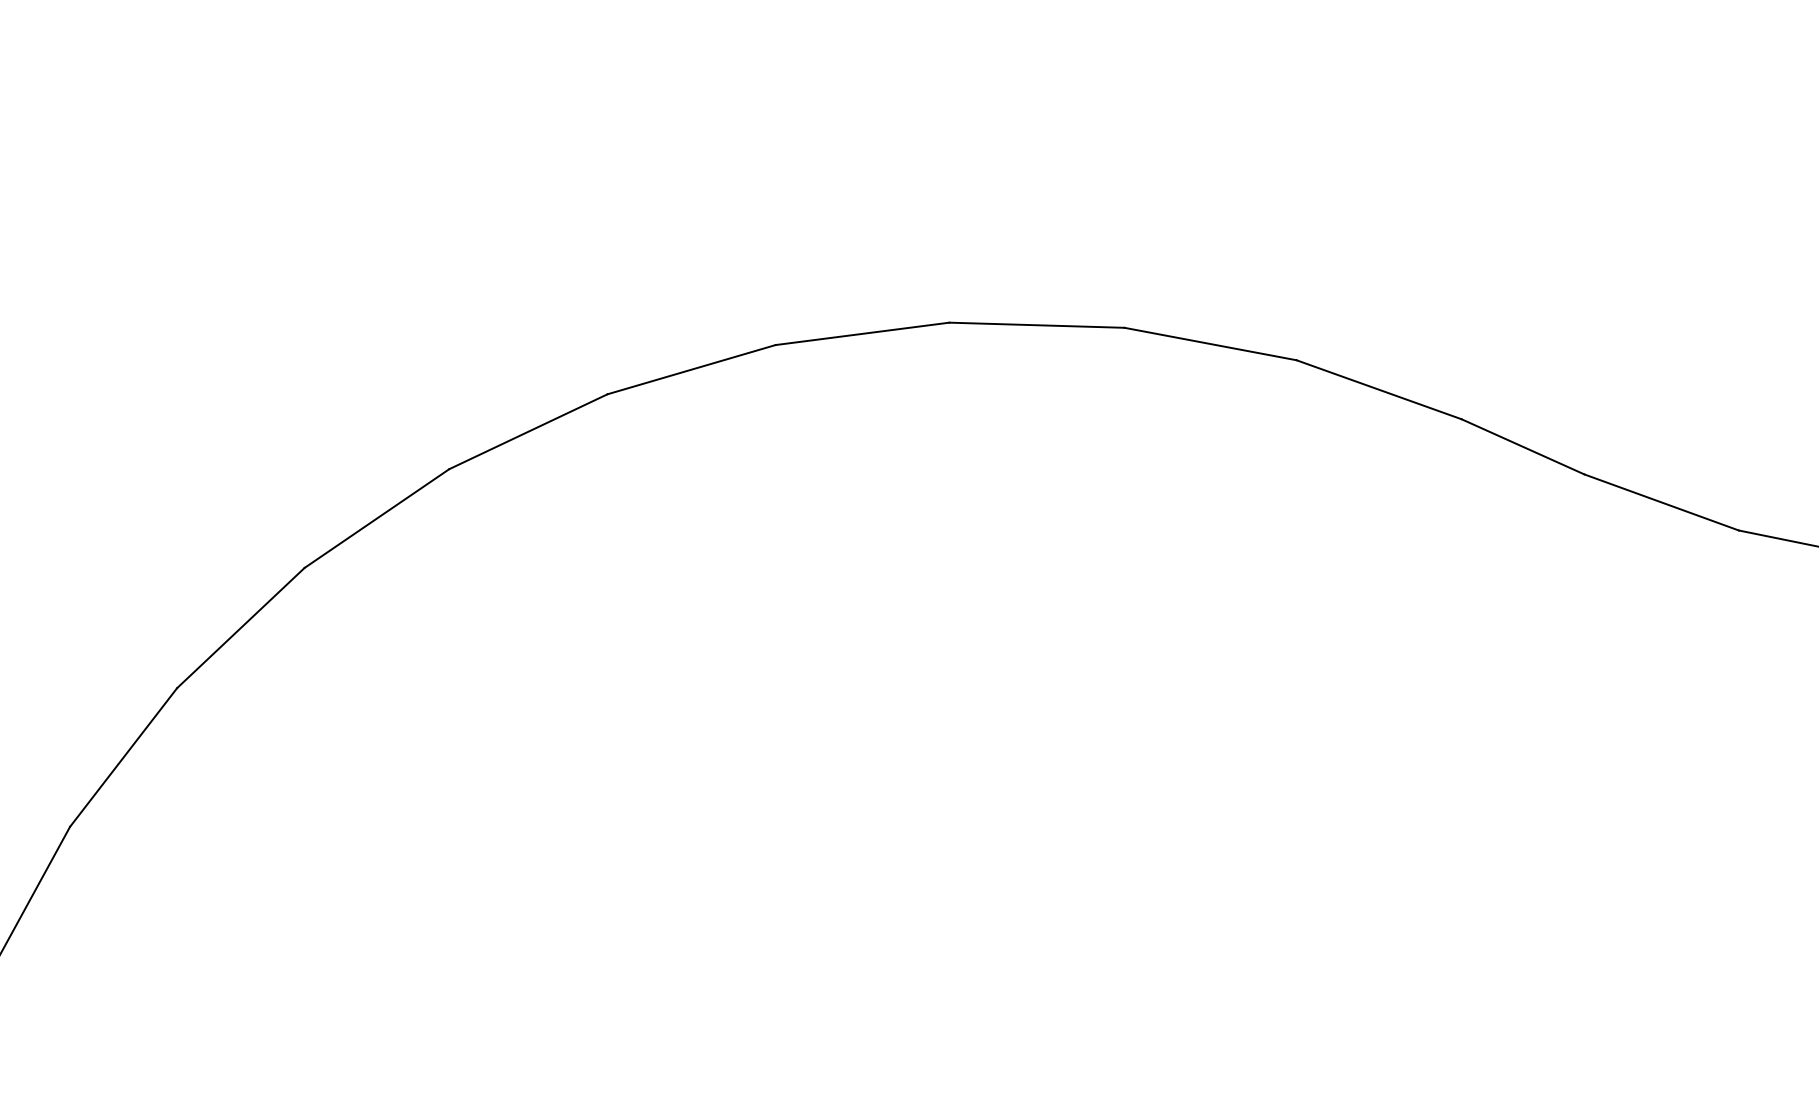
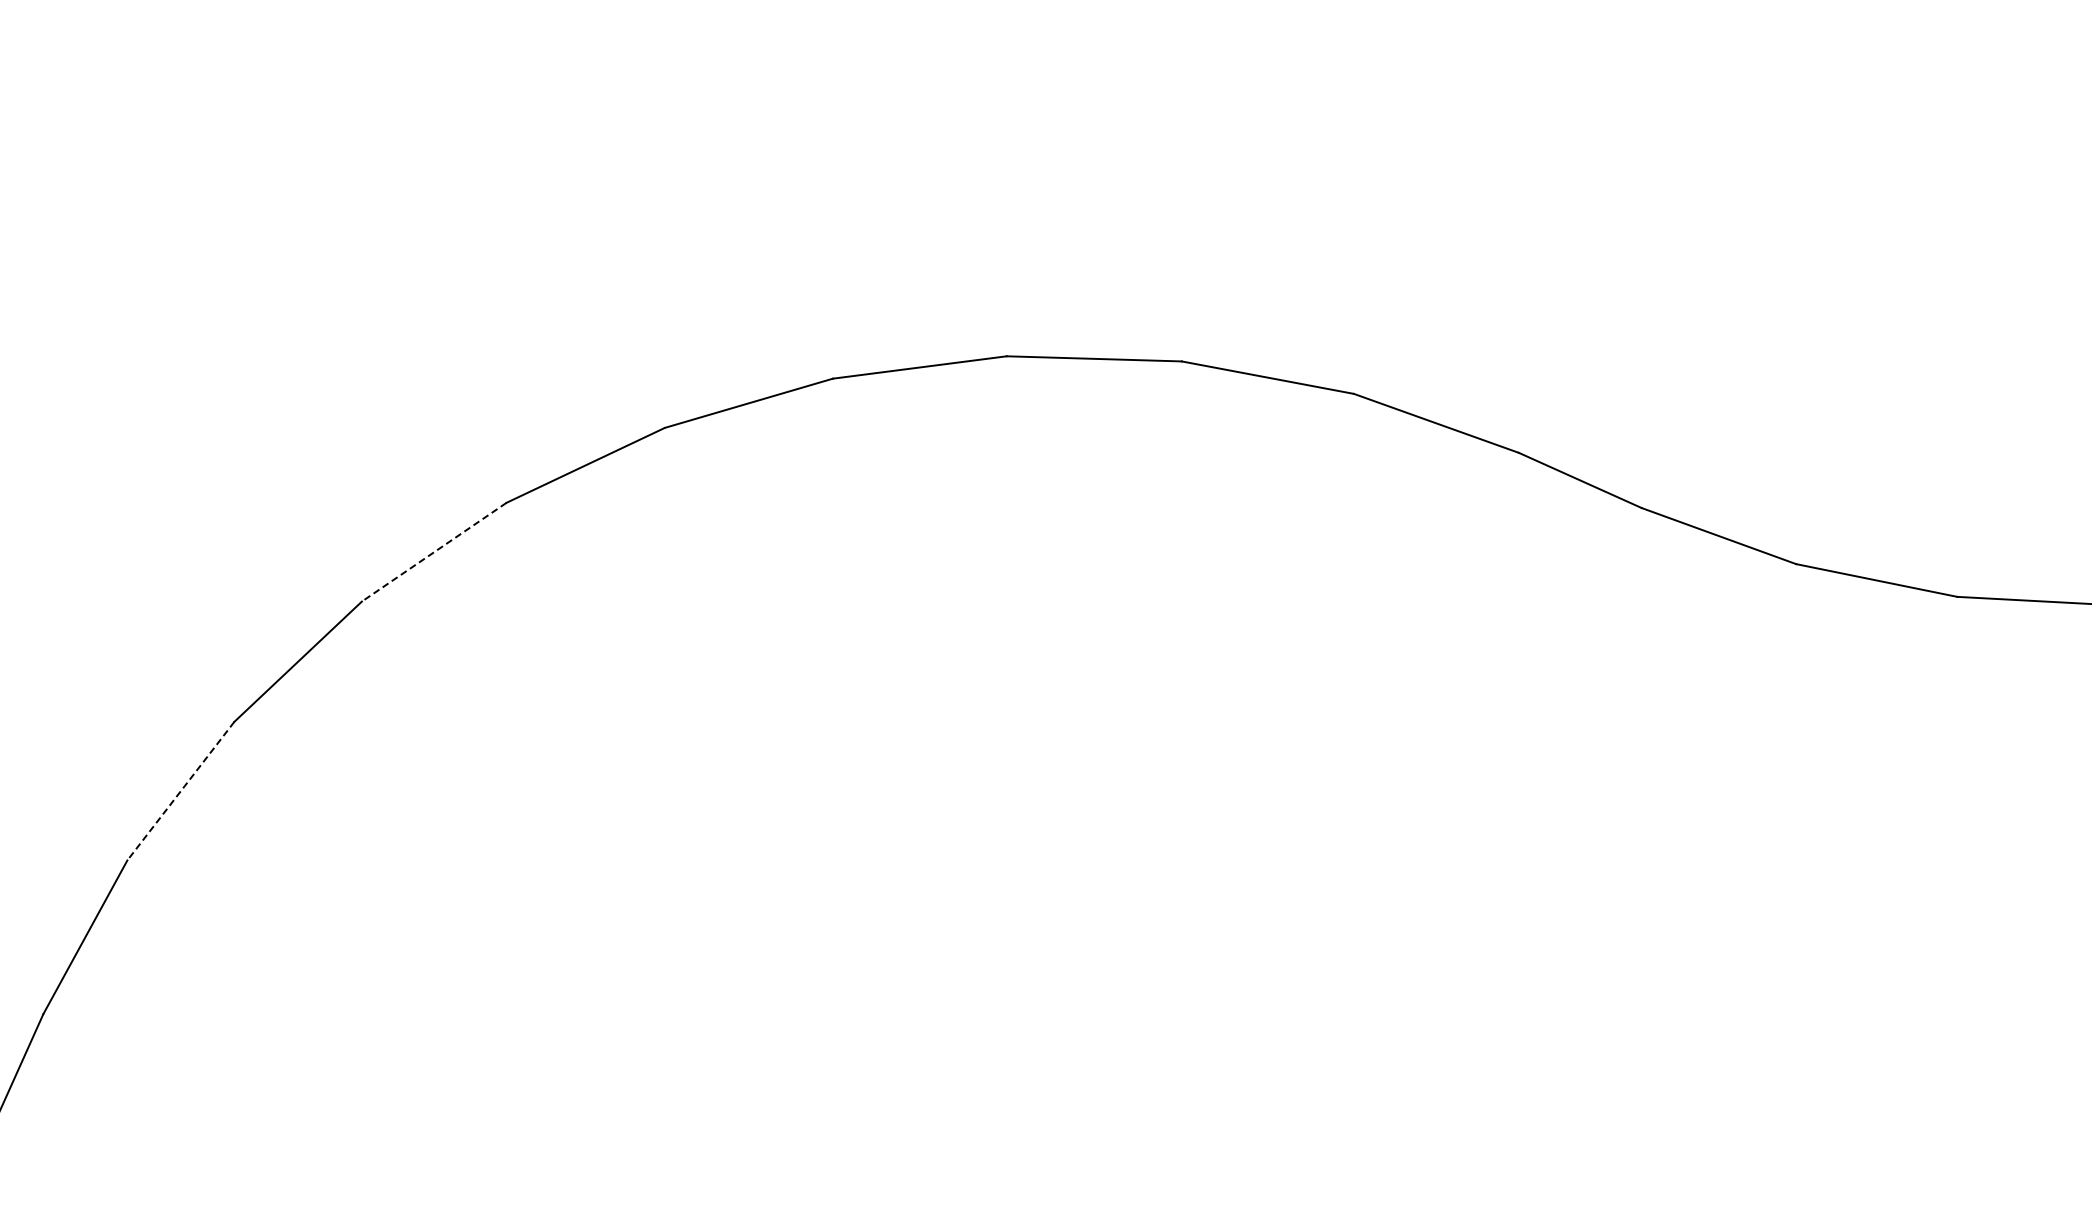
line: (377, 518) -> (434, 552), solid -> dashed
line: (123, 757) -> (180, 791), solid -> dashed

